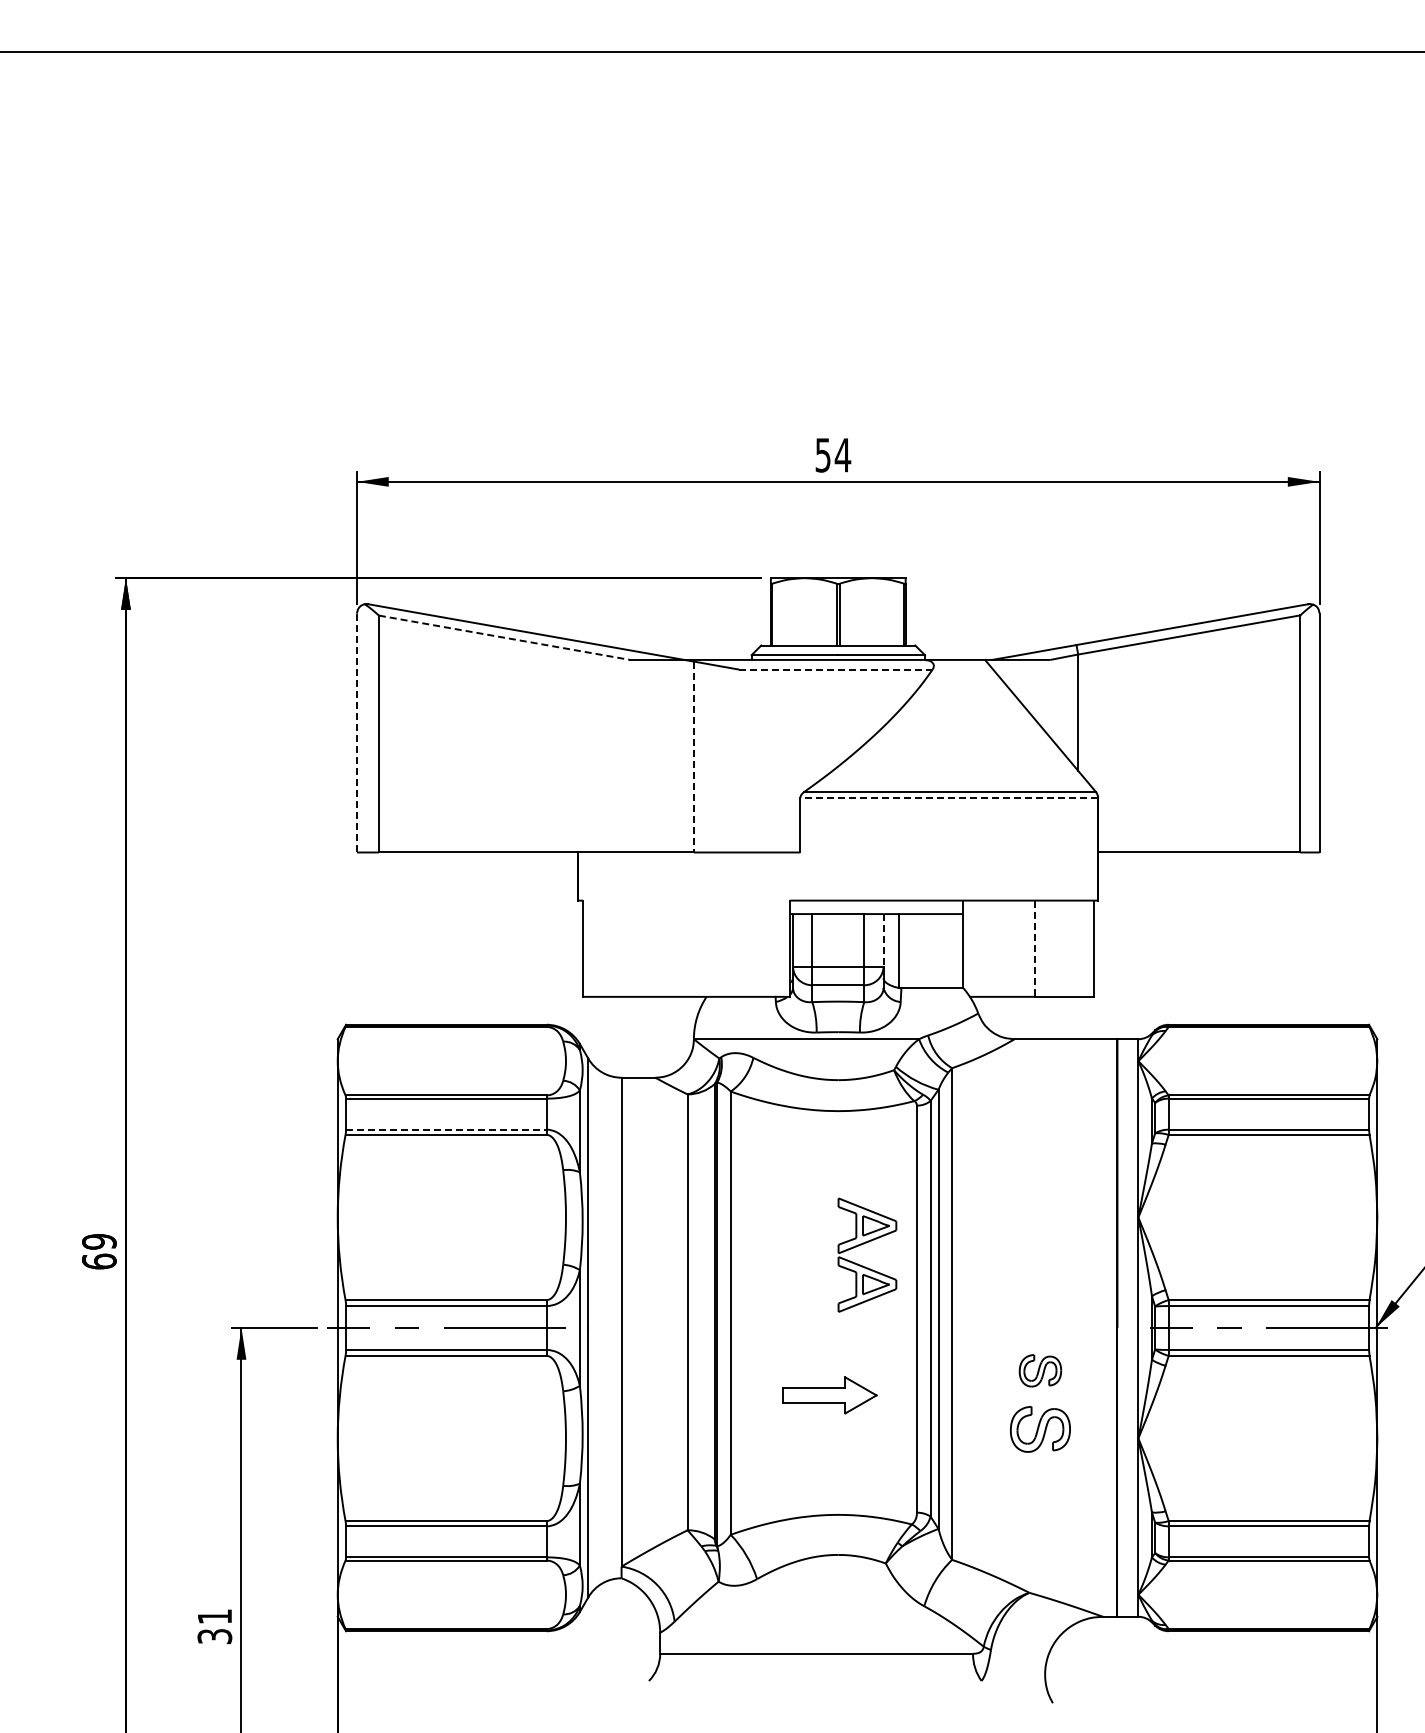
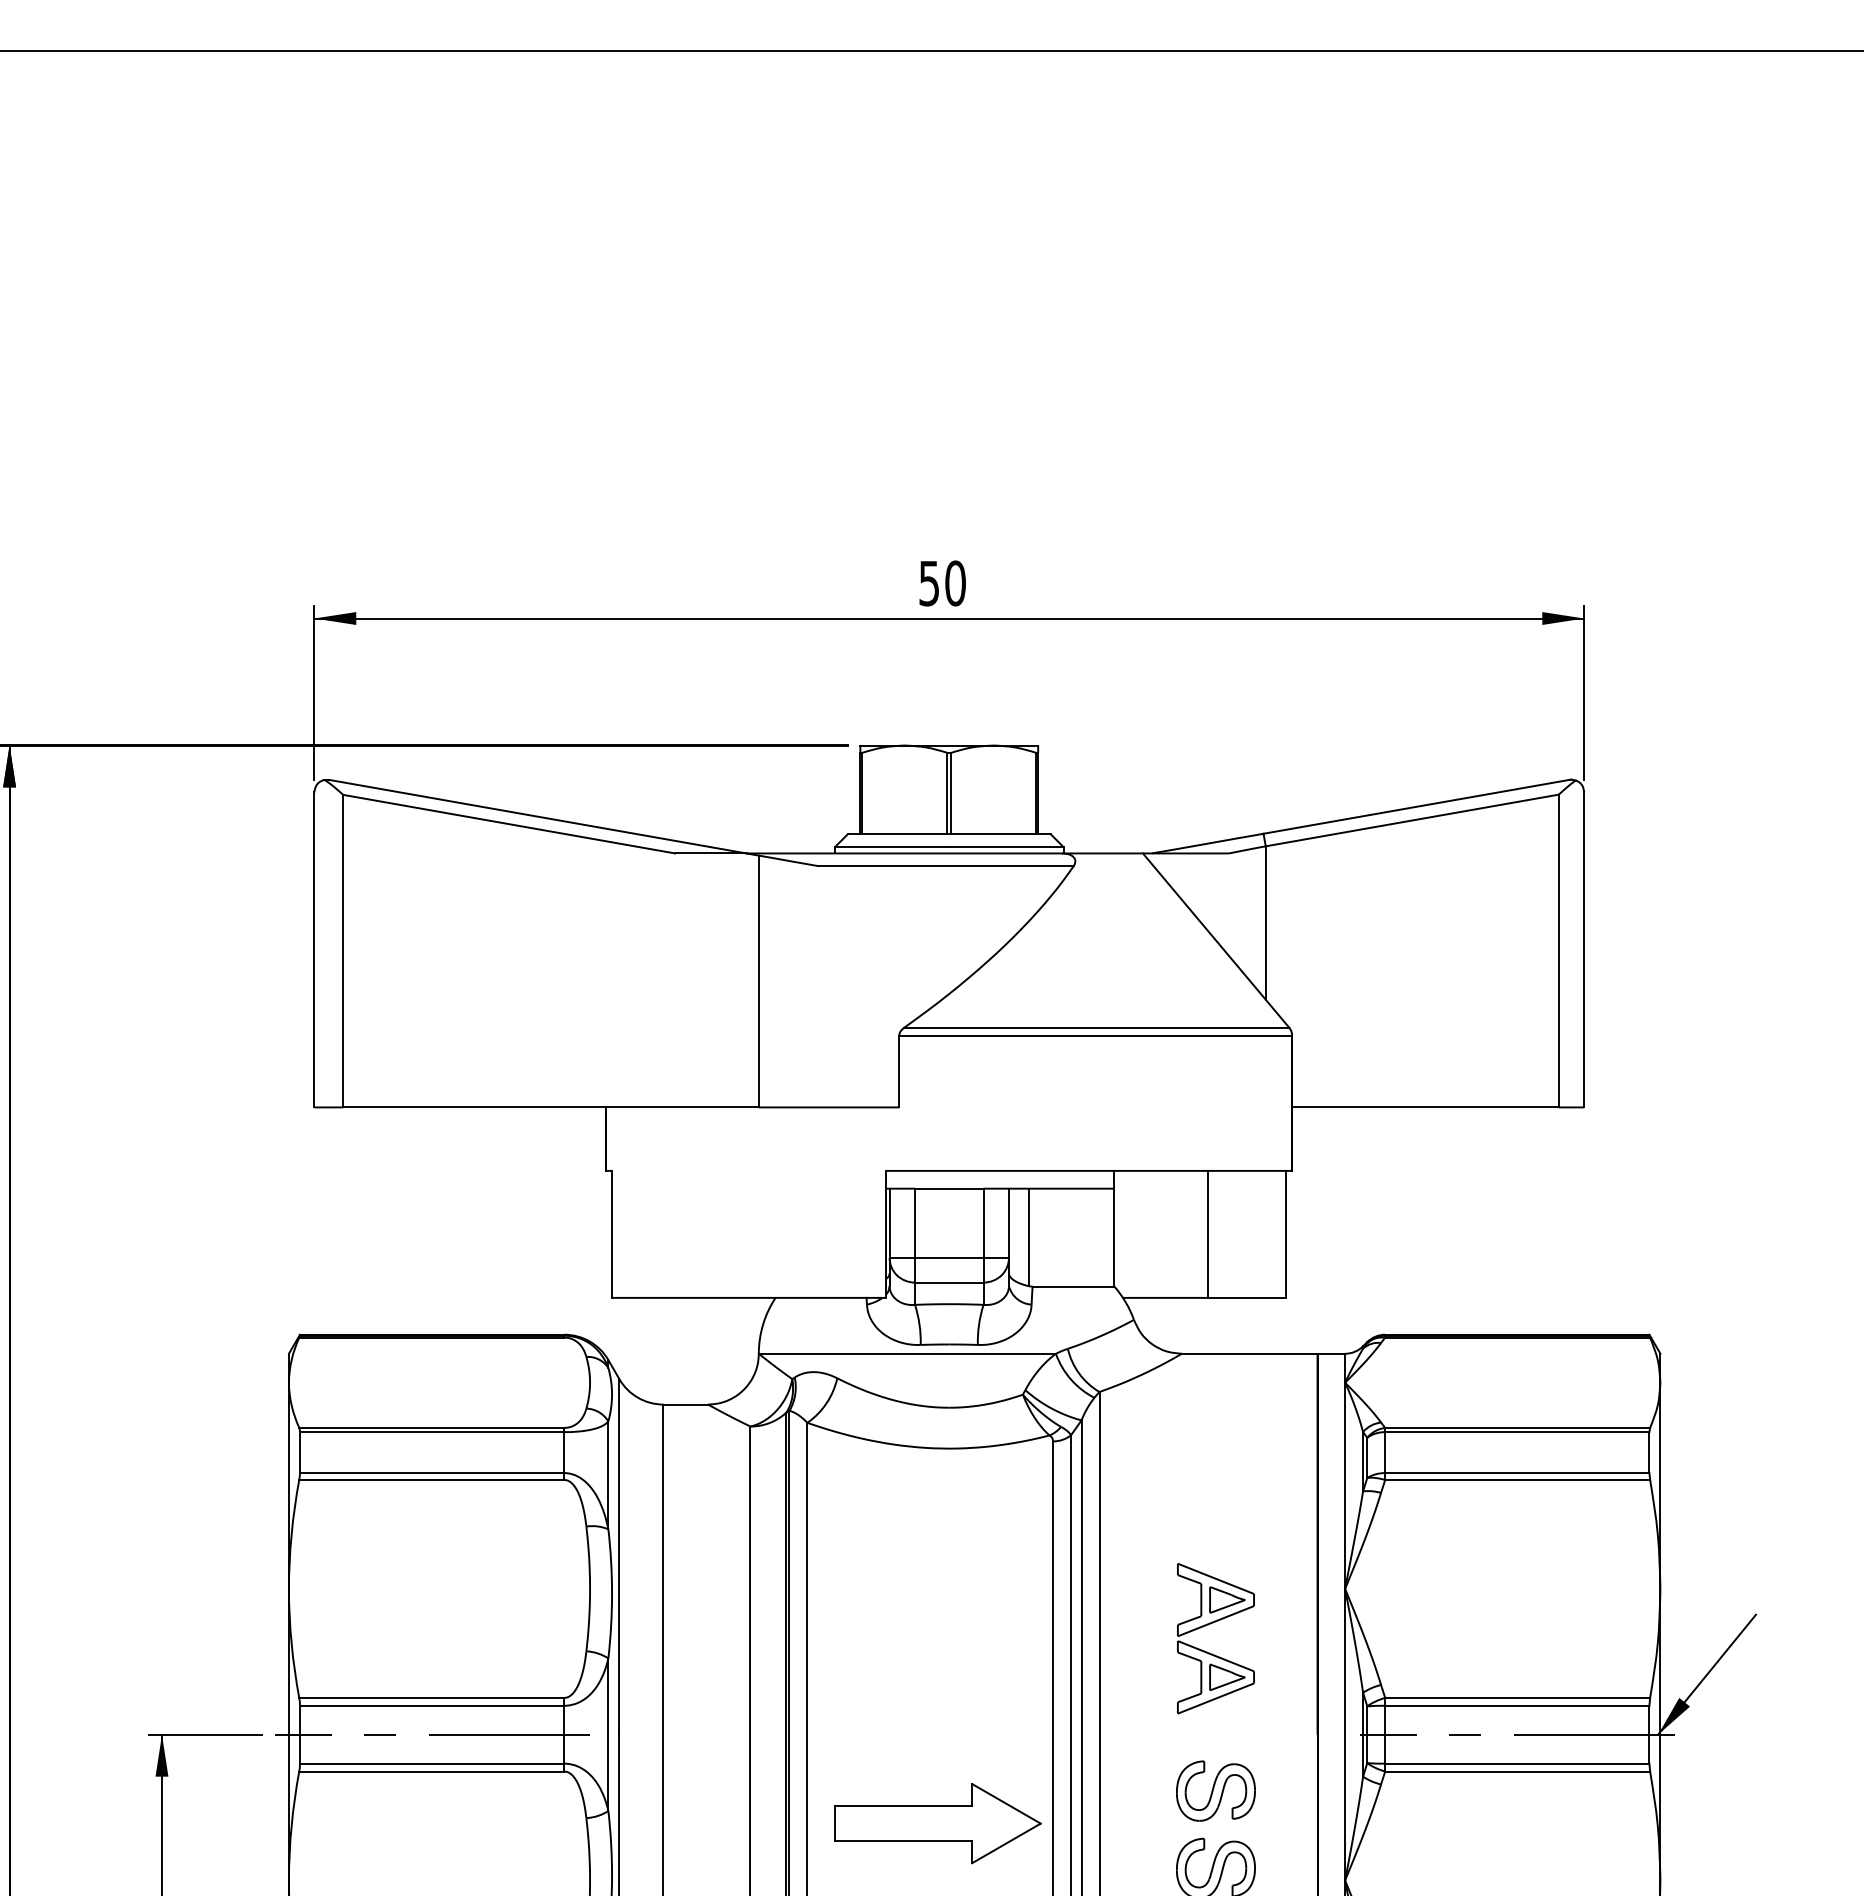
text: (842, 454) -> (954, 582), 54 -> 50
line: (504, 637) -> (508, 823), dashed -> solid
line: (835, 669) -> (945, 866), dashed -> solid
line: (356, 733) -> (313, 950), dashed -> solid
line: (693, 757) -> (758, 982), dashed -> solid
line: (949, 798) -> (1095, 1036), dashed -> solid
line: (883, 940) -> (1008, 1223), dashed -> solid
line: (1034, 949) -> (1208, 1235), dashed -> solid
line: (446, 1129) -> (432, 1472), dashed -> solid
part: (864, 1244) -> (1212, 1624), moved
part: (1040, 1370) -> (1216, 1790), size x1.43
part: (829, 1395) -> (937, 1823), size x1.67

